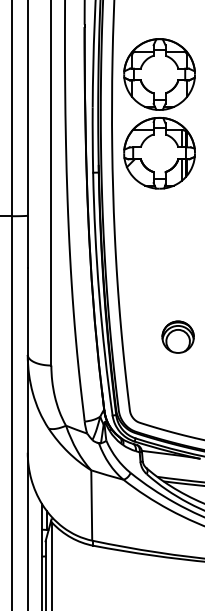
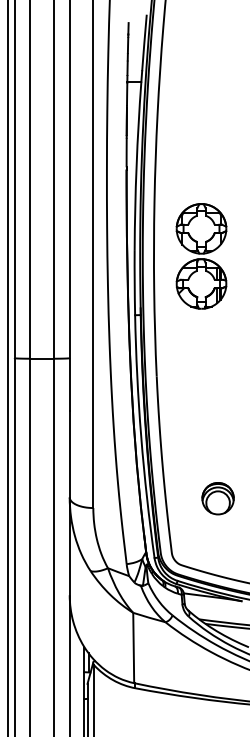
part: (159, 114) -> (201, 256), size x0.7
part: (177, 337) -> (217, 498), moved

